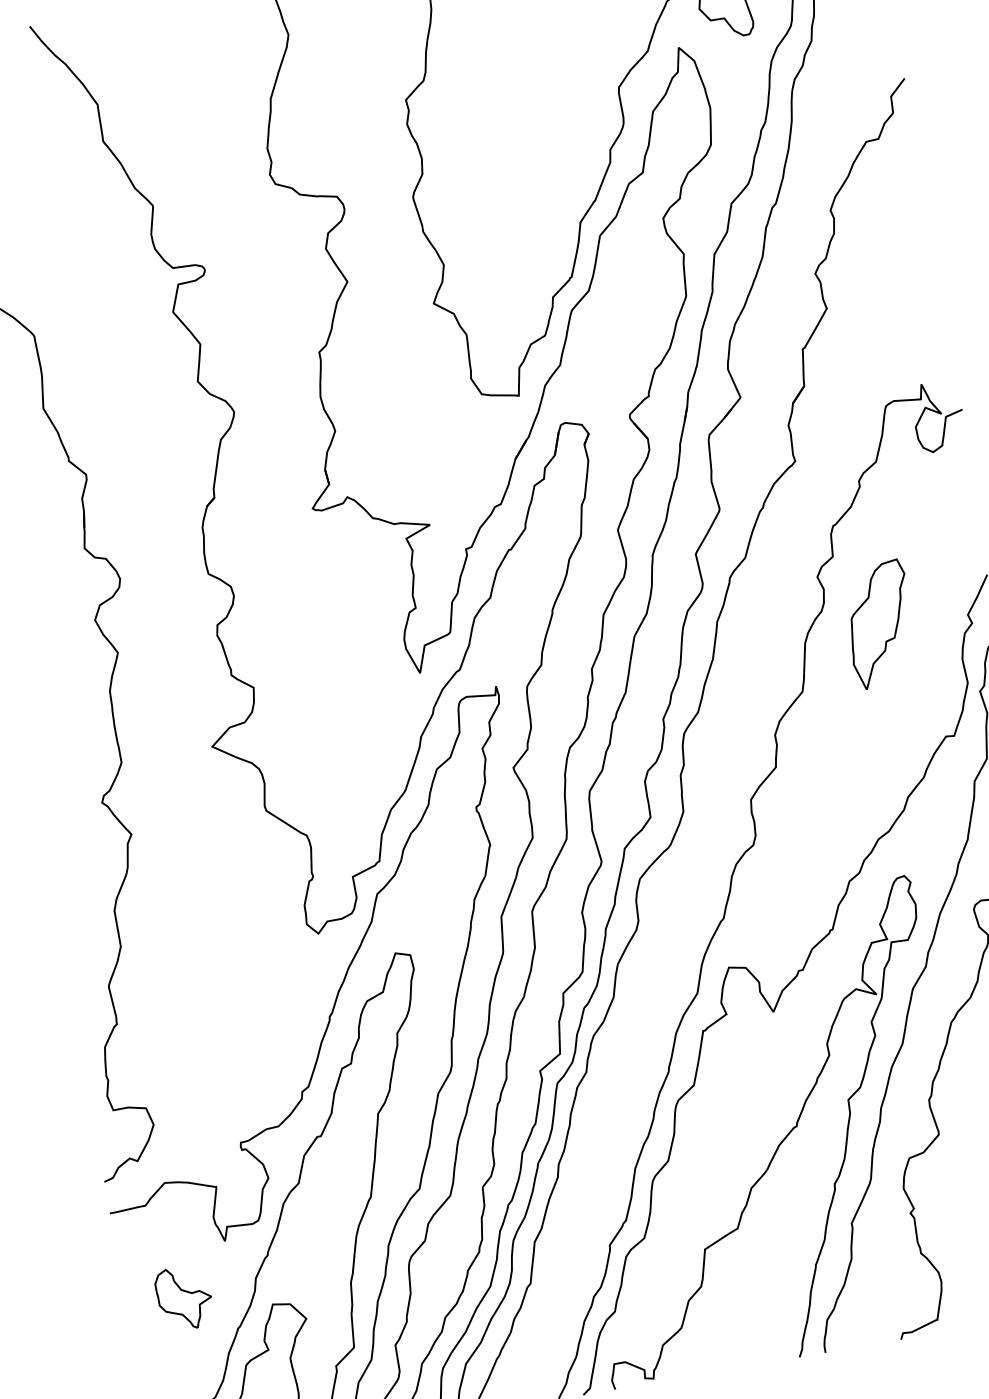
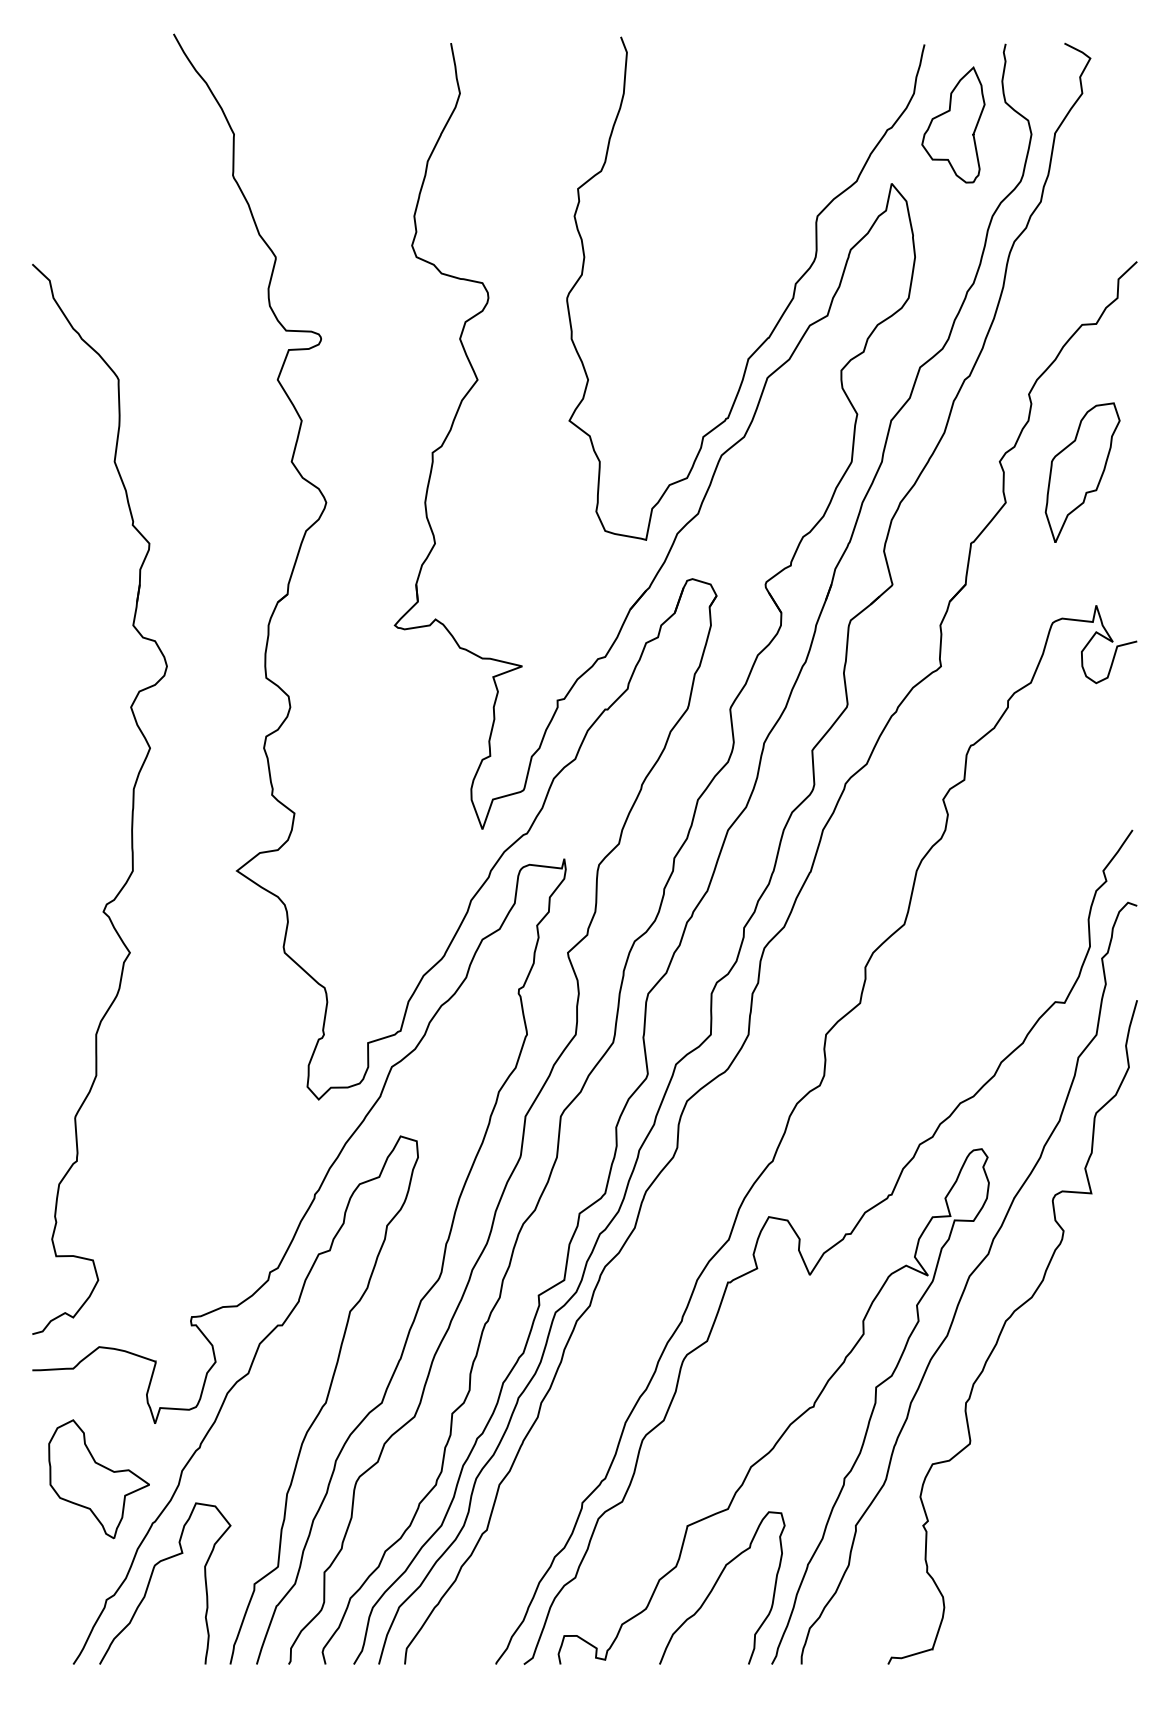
part: (879, 624) -> (1082, 472), moved
curve: (739, 1296) -> (716, 1584), added
part: (184, 1298) -> (98, 1479), size x1.67

